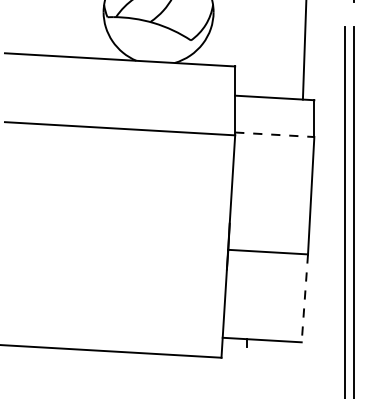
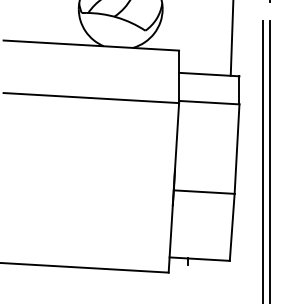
line: (275, 134) -> (209, 102), dashed -> solid
line: (305, 298) -> (232, 227), dashed -> solid

